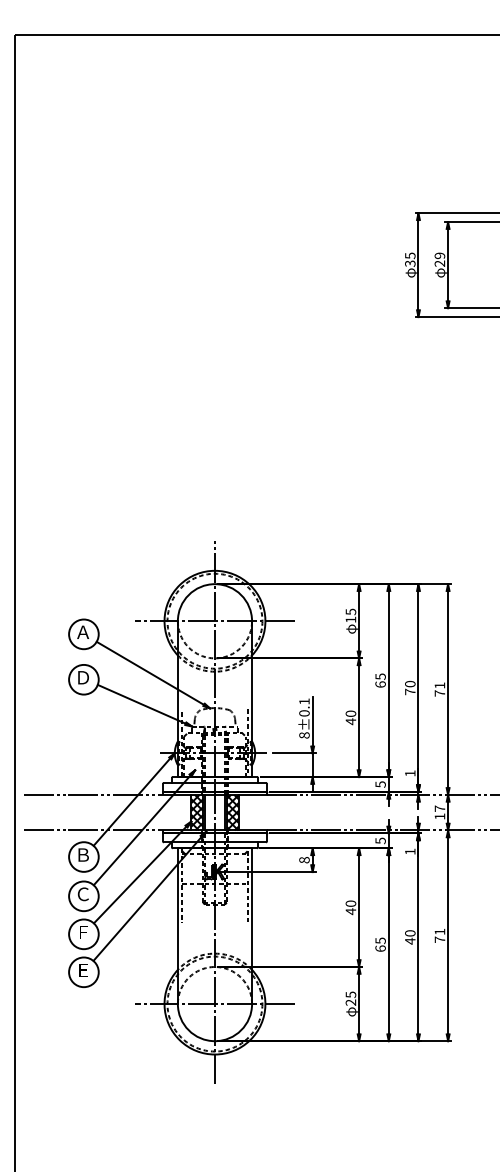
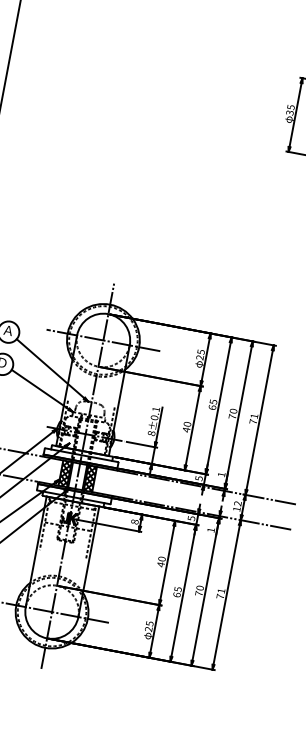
text: (350, 619) -> (199, 357), 15 -> 25
text: (439, 808) -> (237, 503), 17 -> 12
text: (410, 940) -> (199, 593), 40 -> 70

